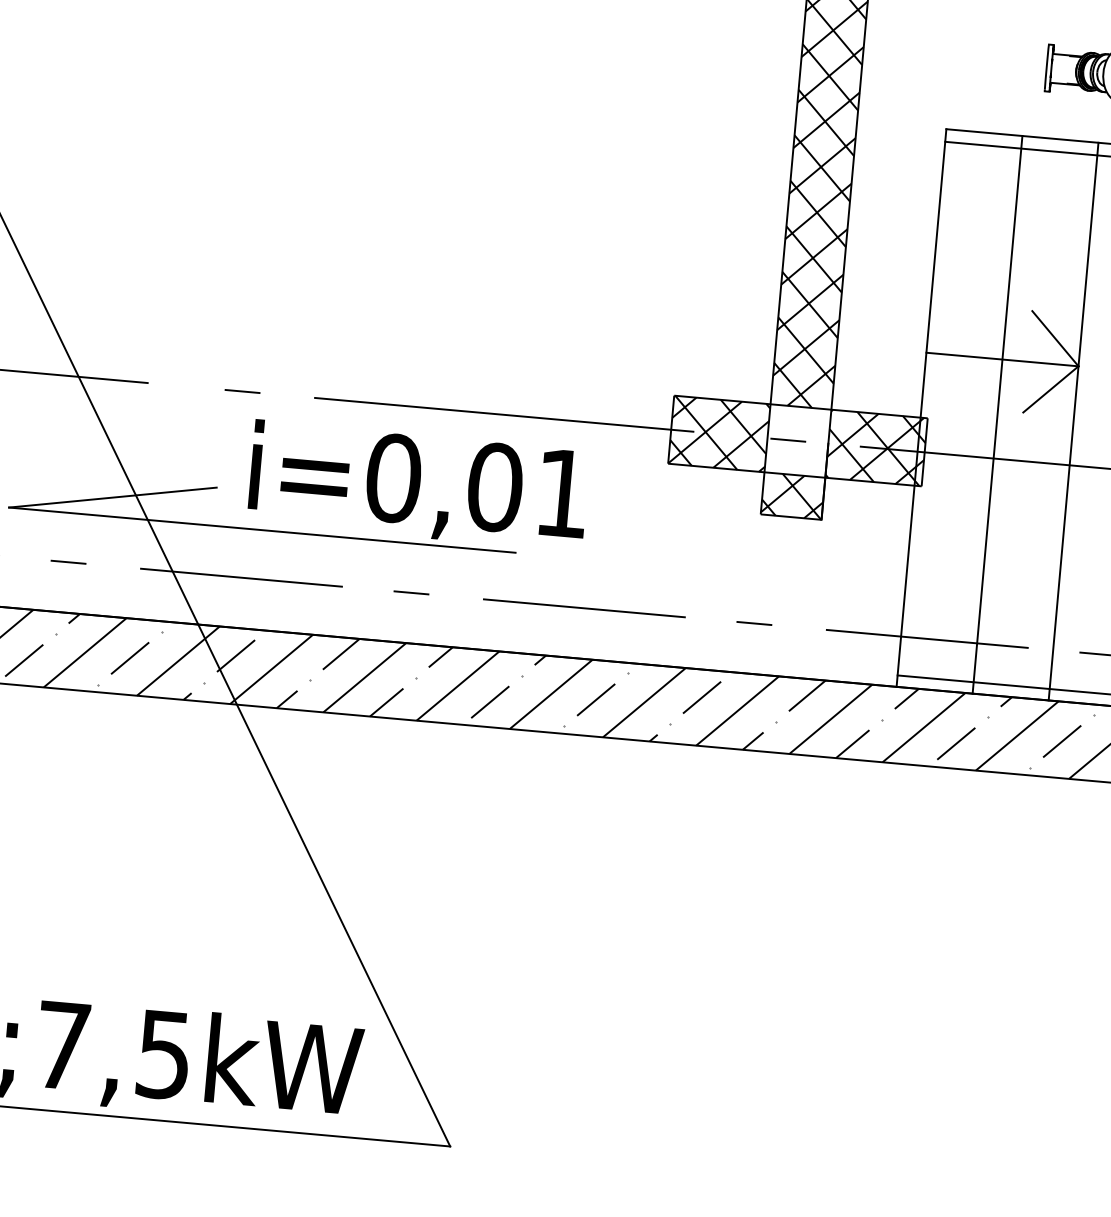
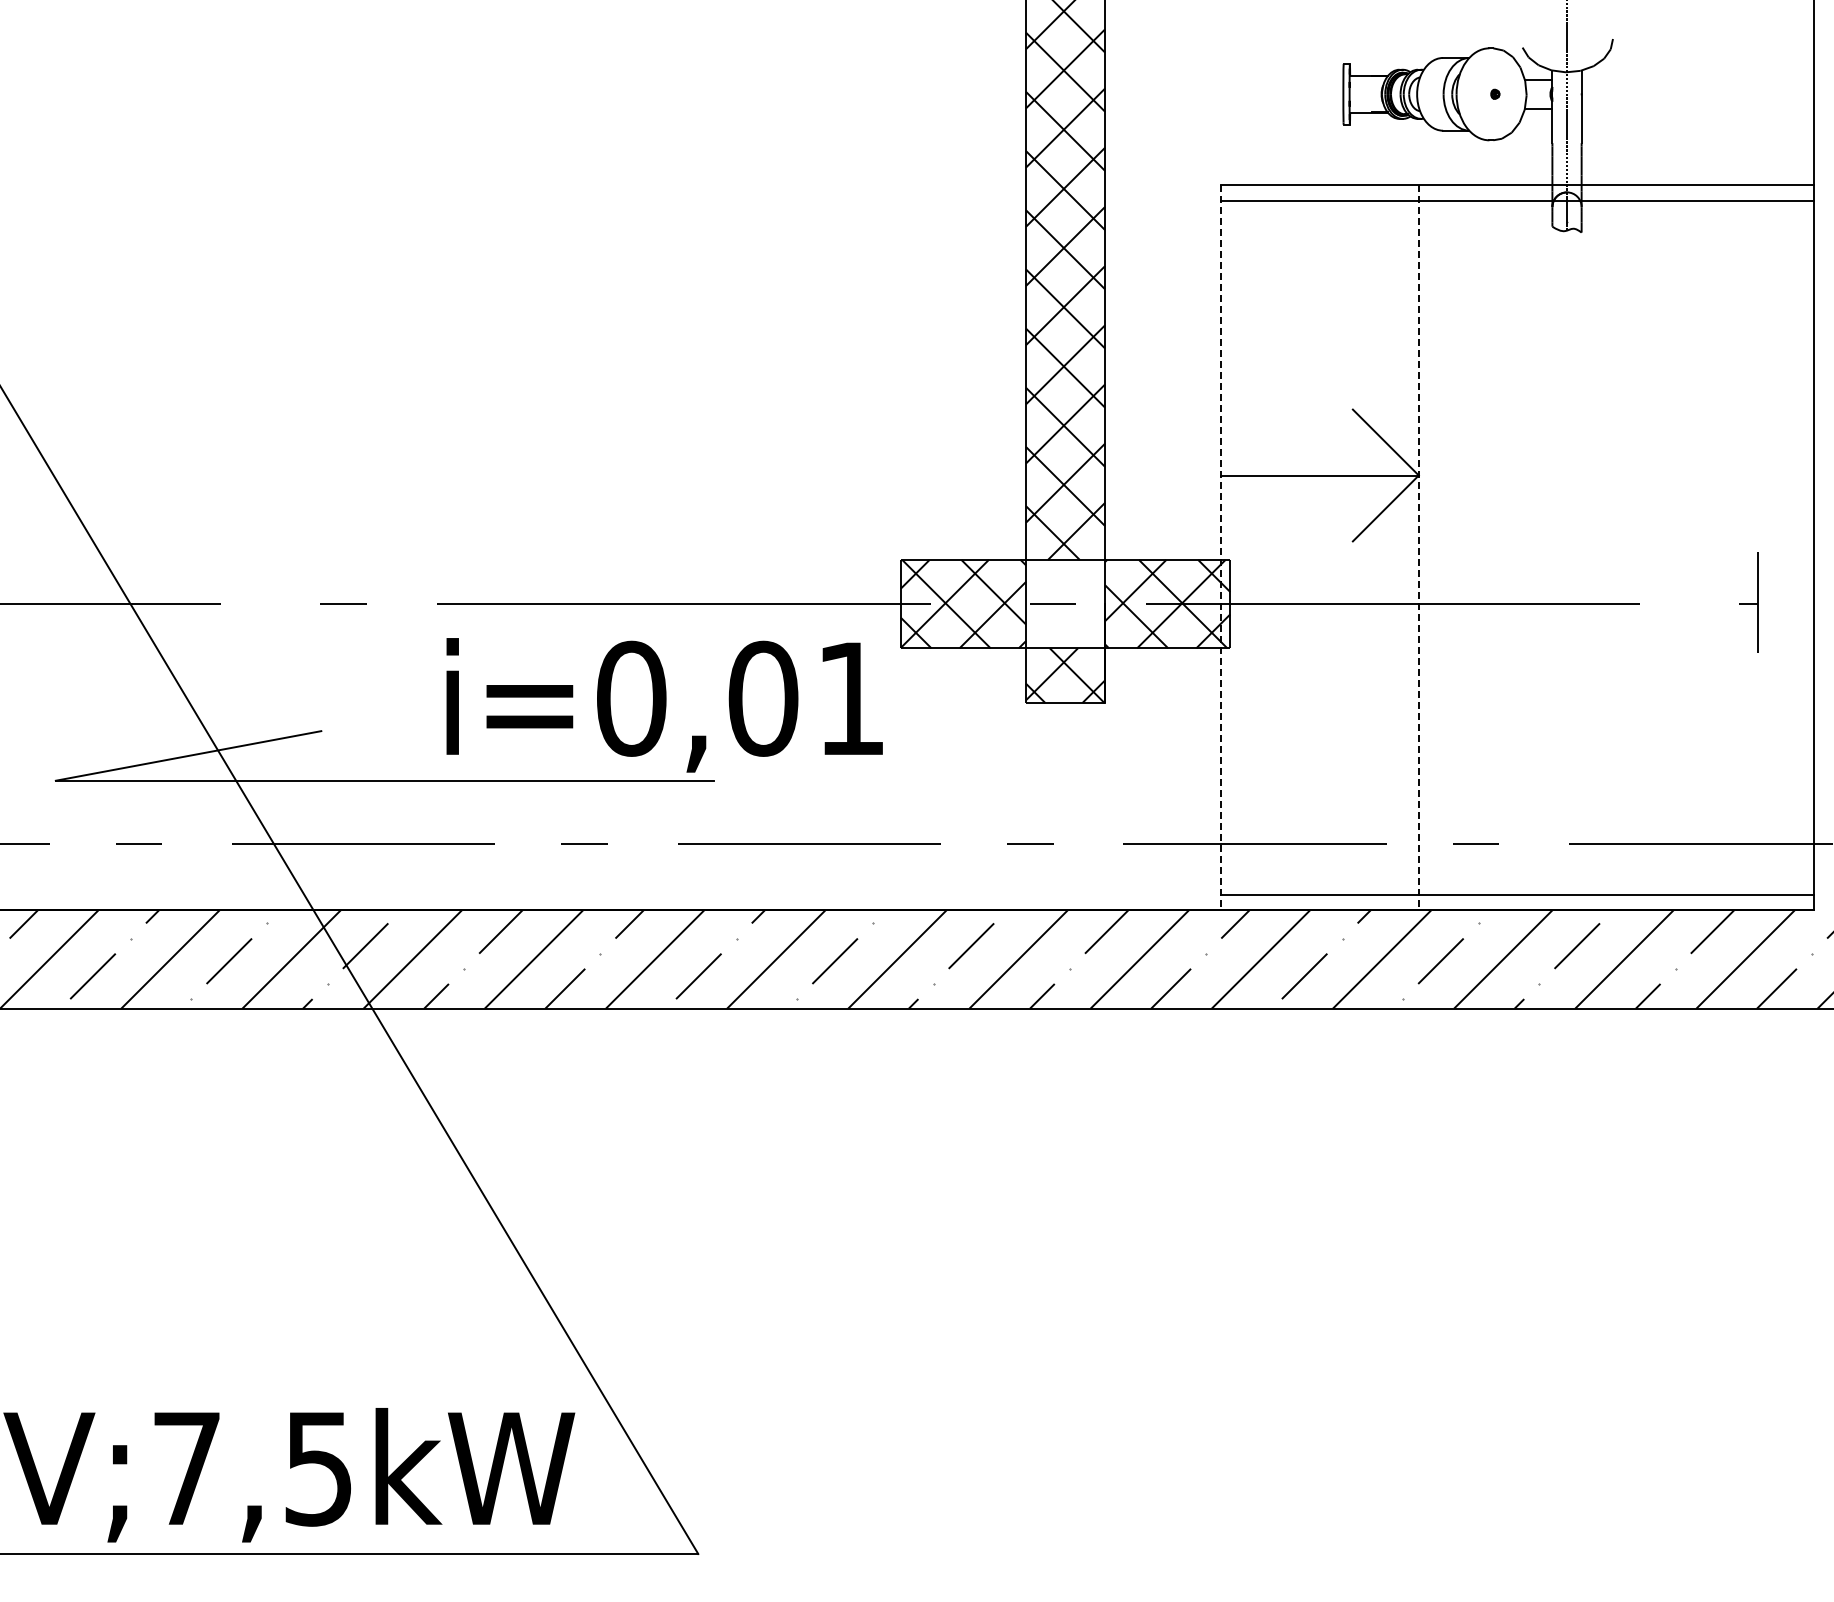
line: (921, 408) -> (1221, 547), solid -> dashed
line: (997, 414) -> (1319, 546), removed
line: (1073, 421) -> (1418, 547), solid -> dashed
text: (418, 485) -> (664, 705), moved

